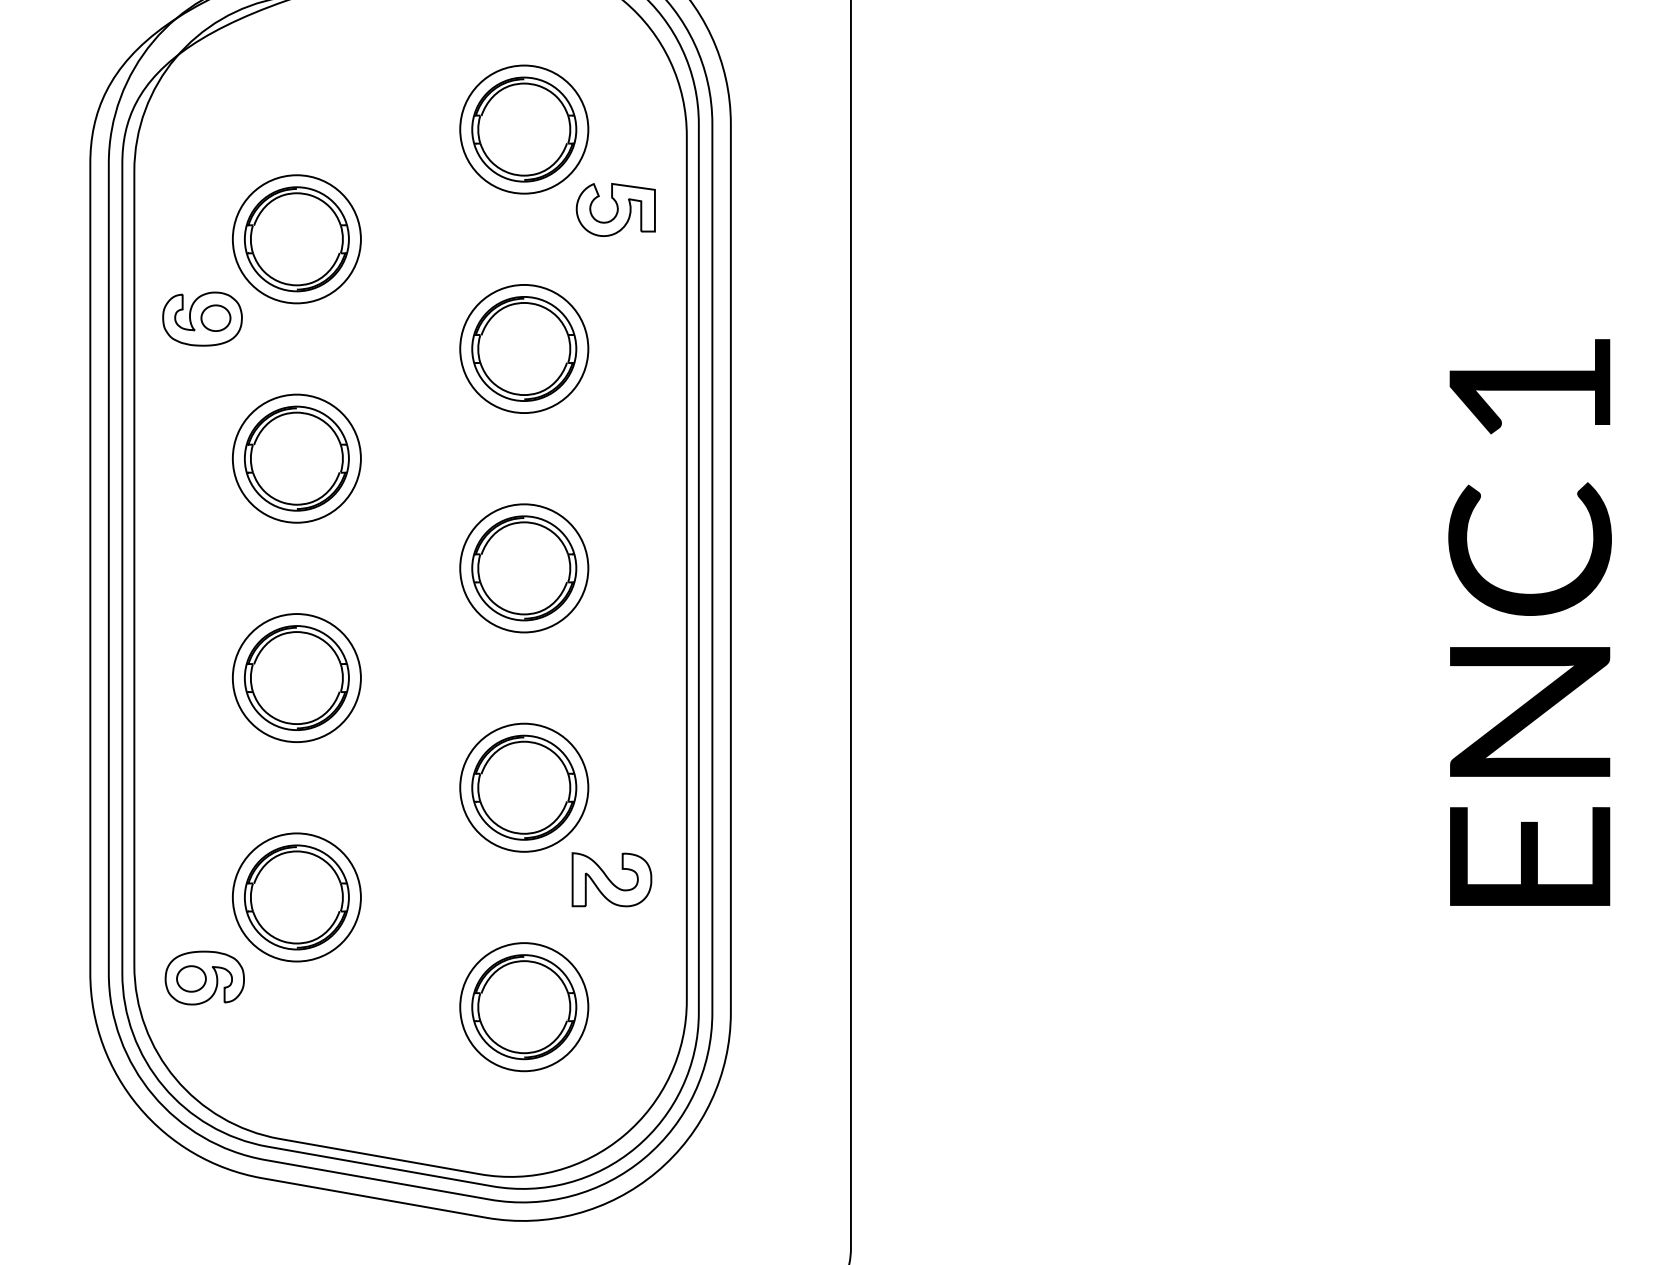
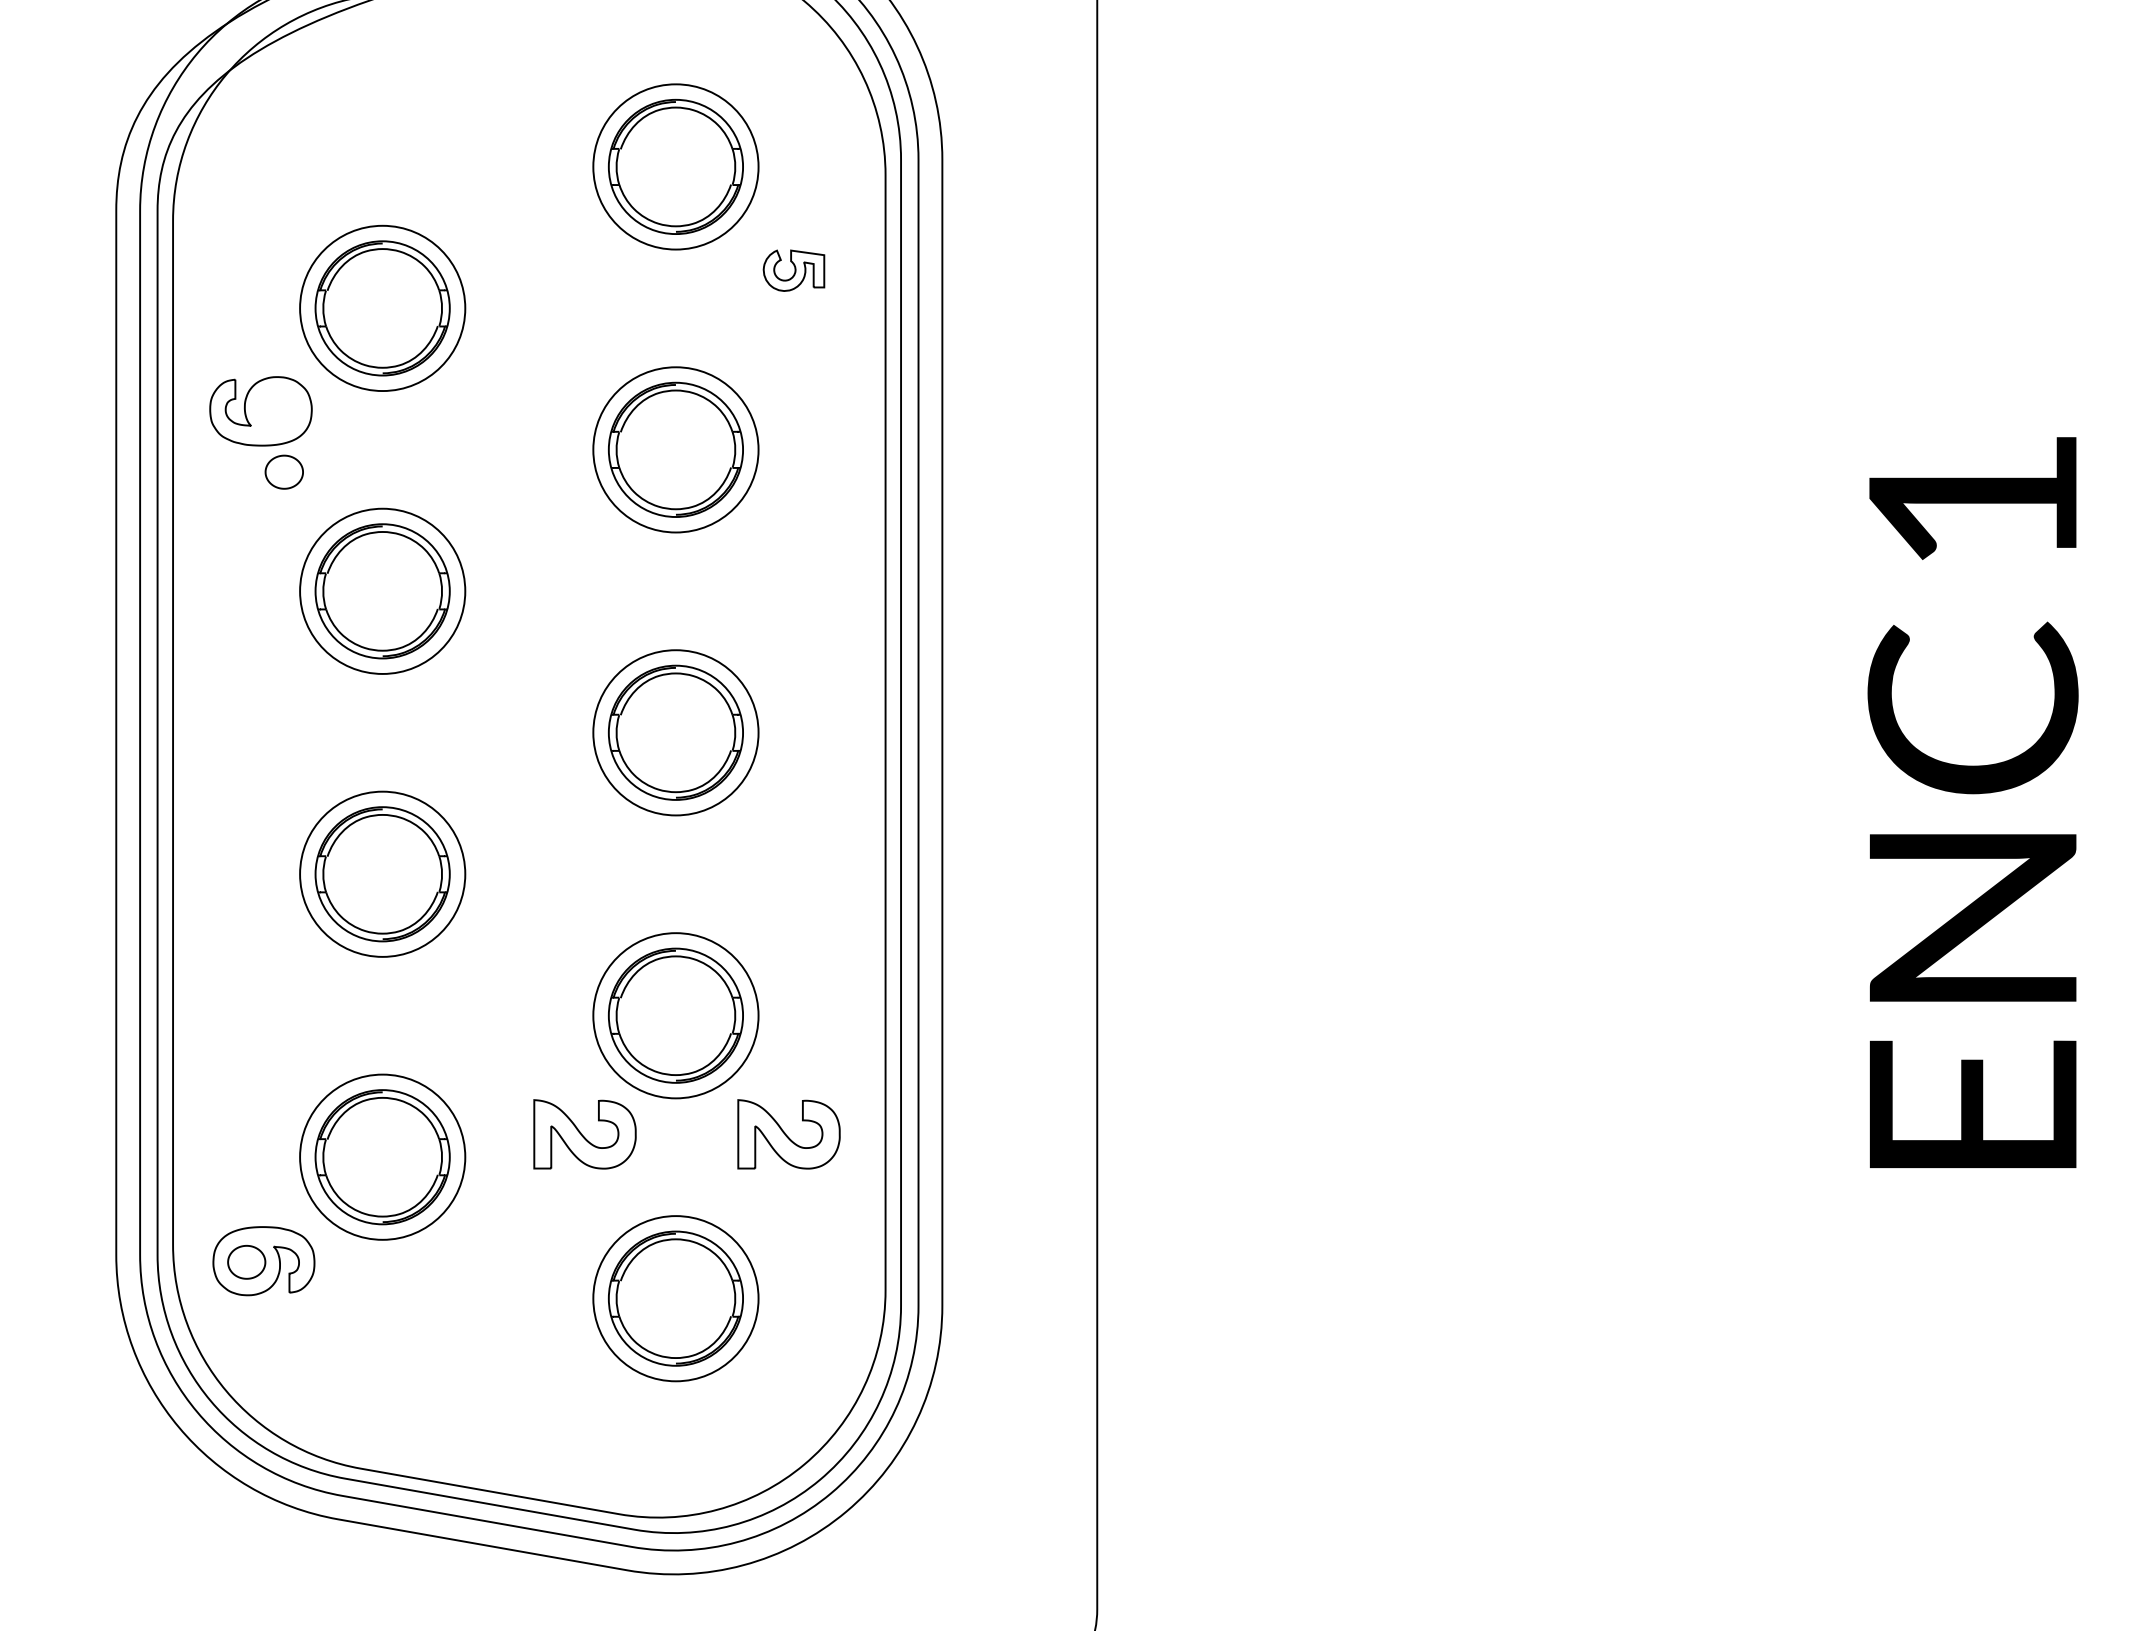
part: (615, 209) -> (793, 270), size x0.6
part: (215, 317) -> (283, 471), moved
part: (453, 879) -> (584, 1134), added

